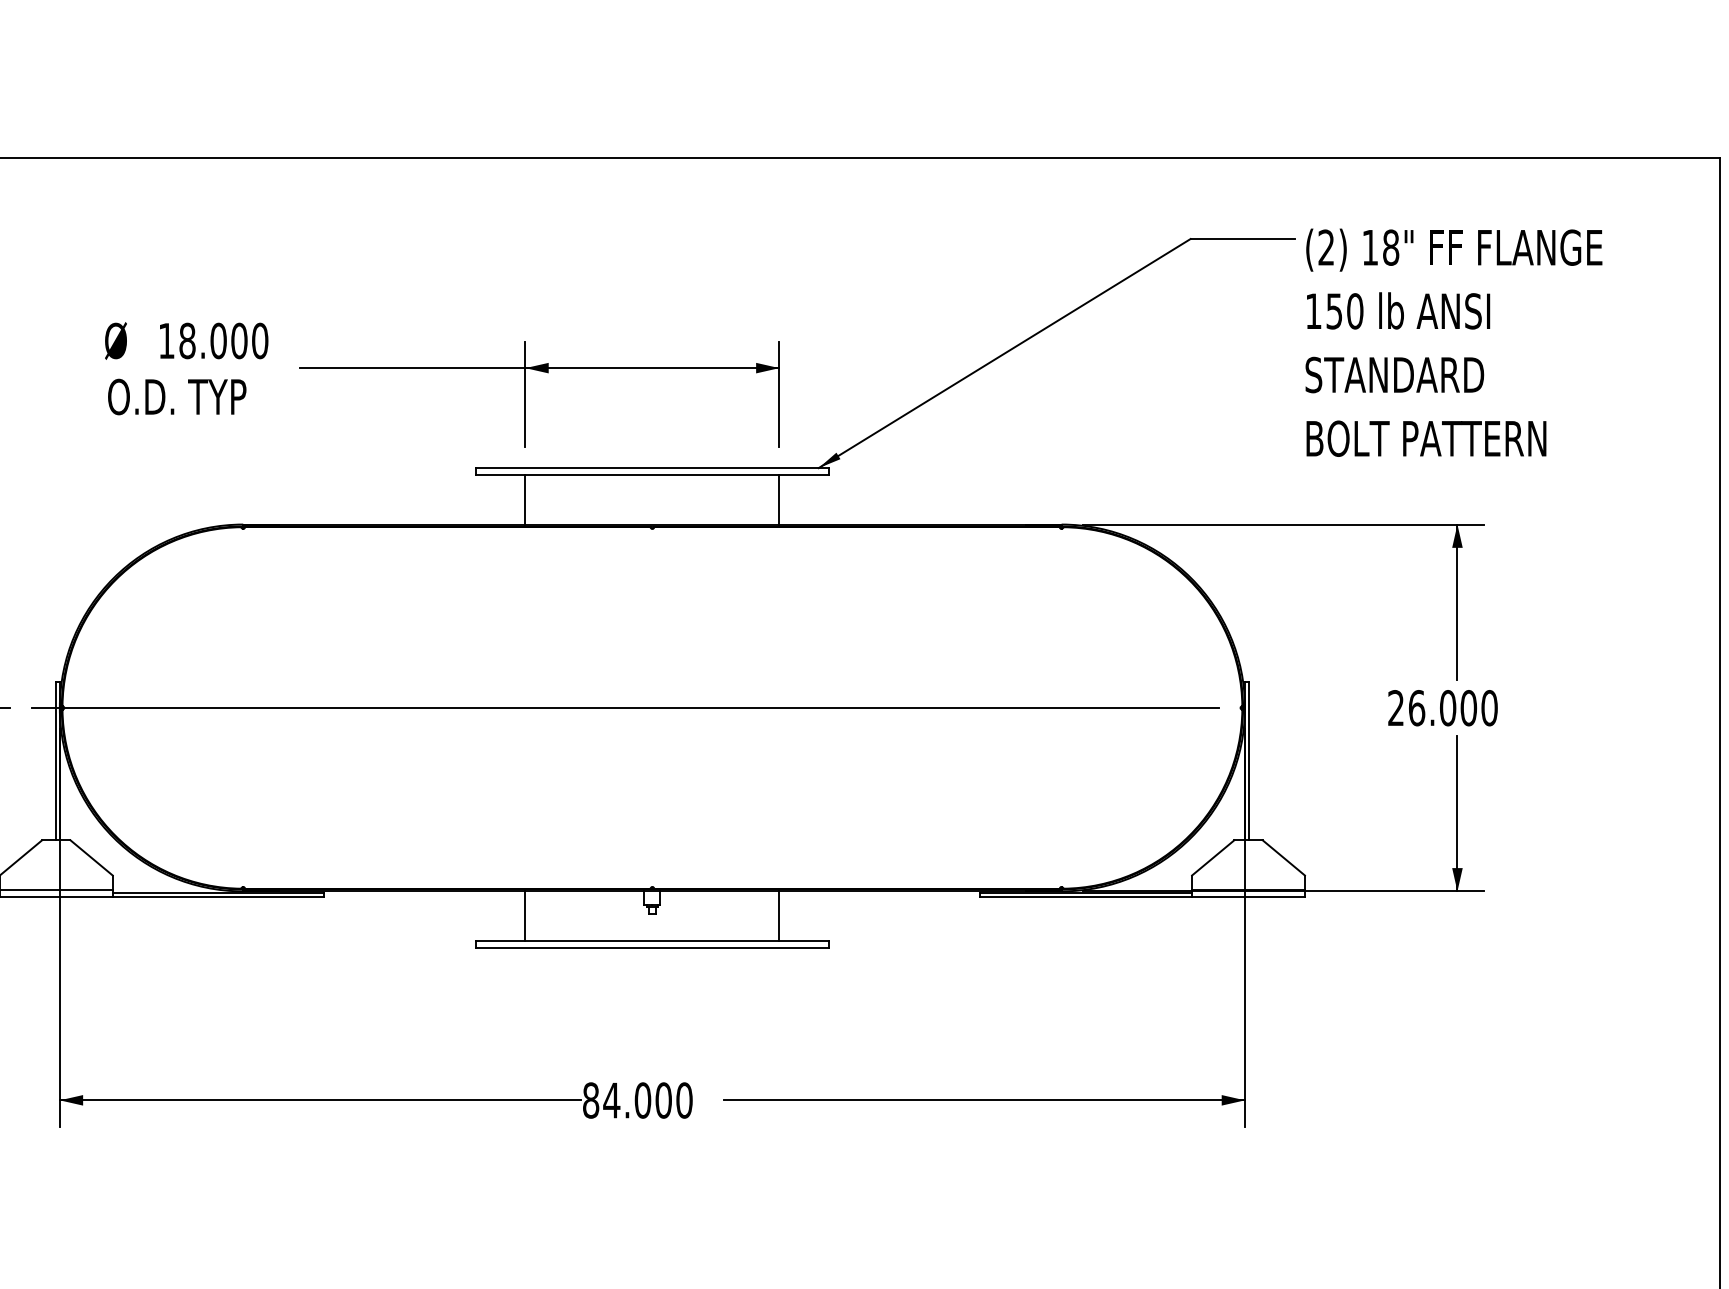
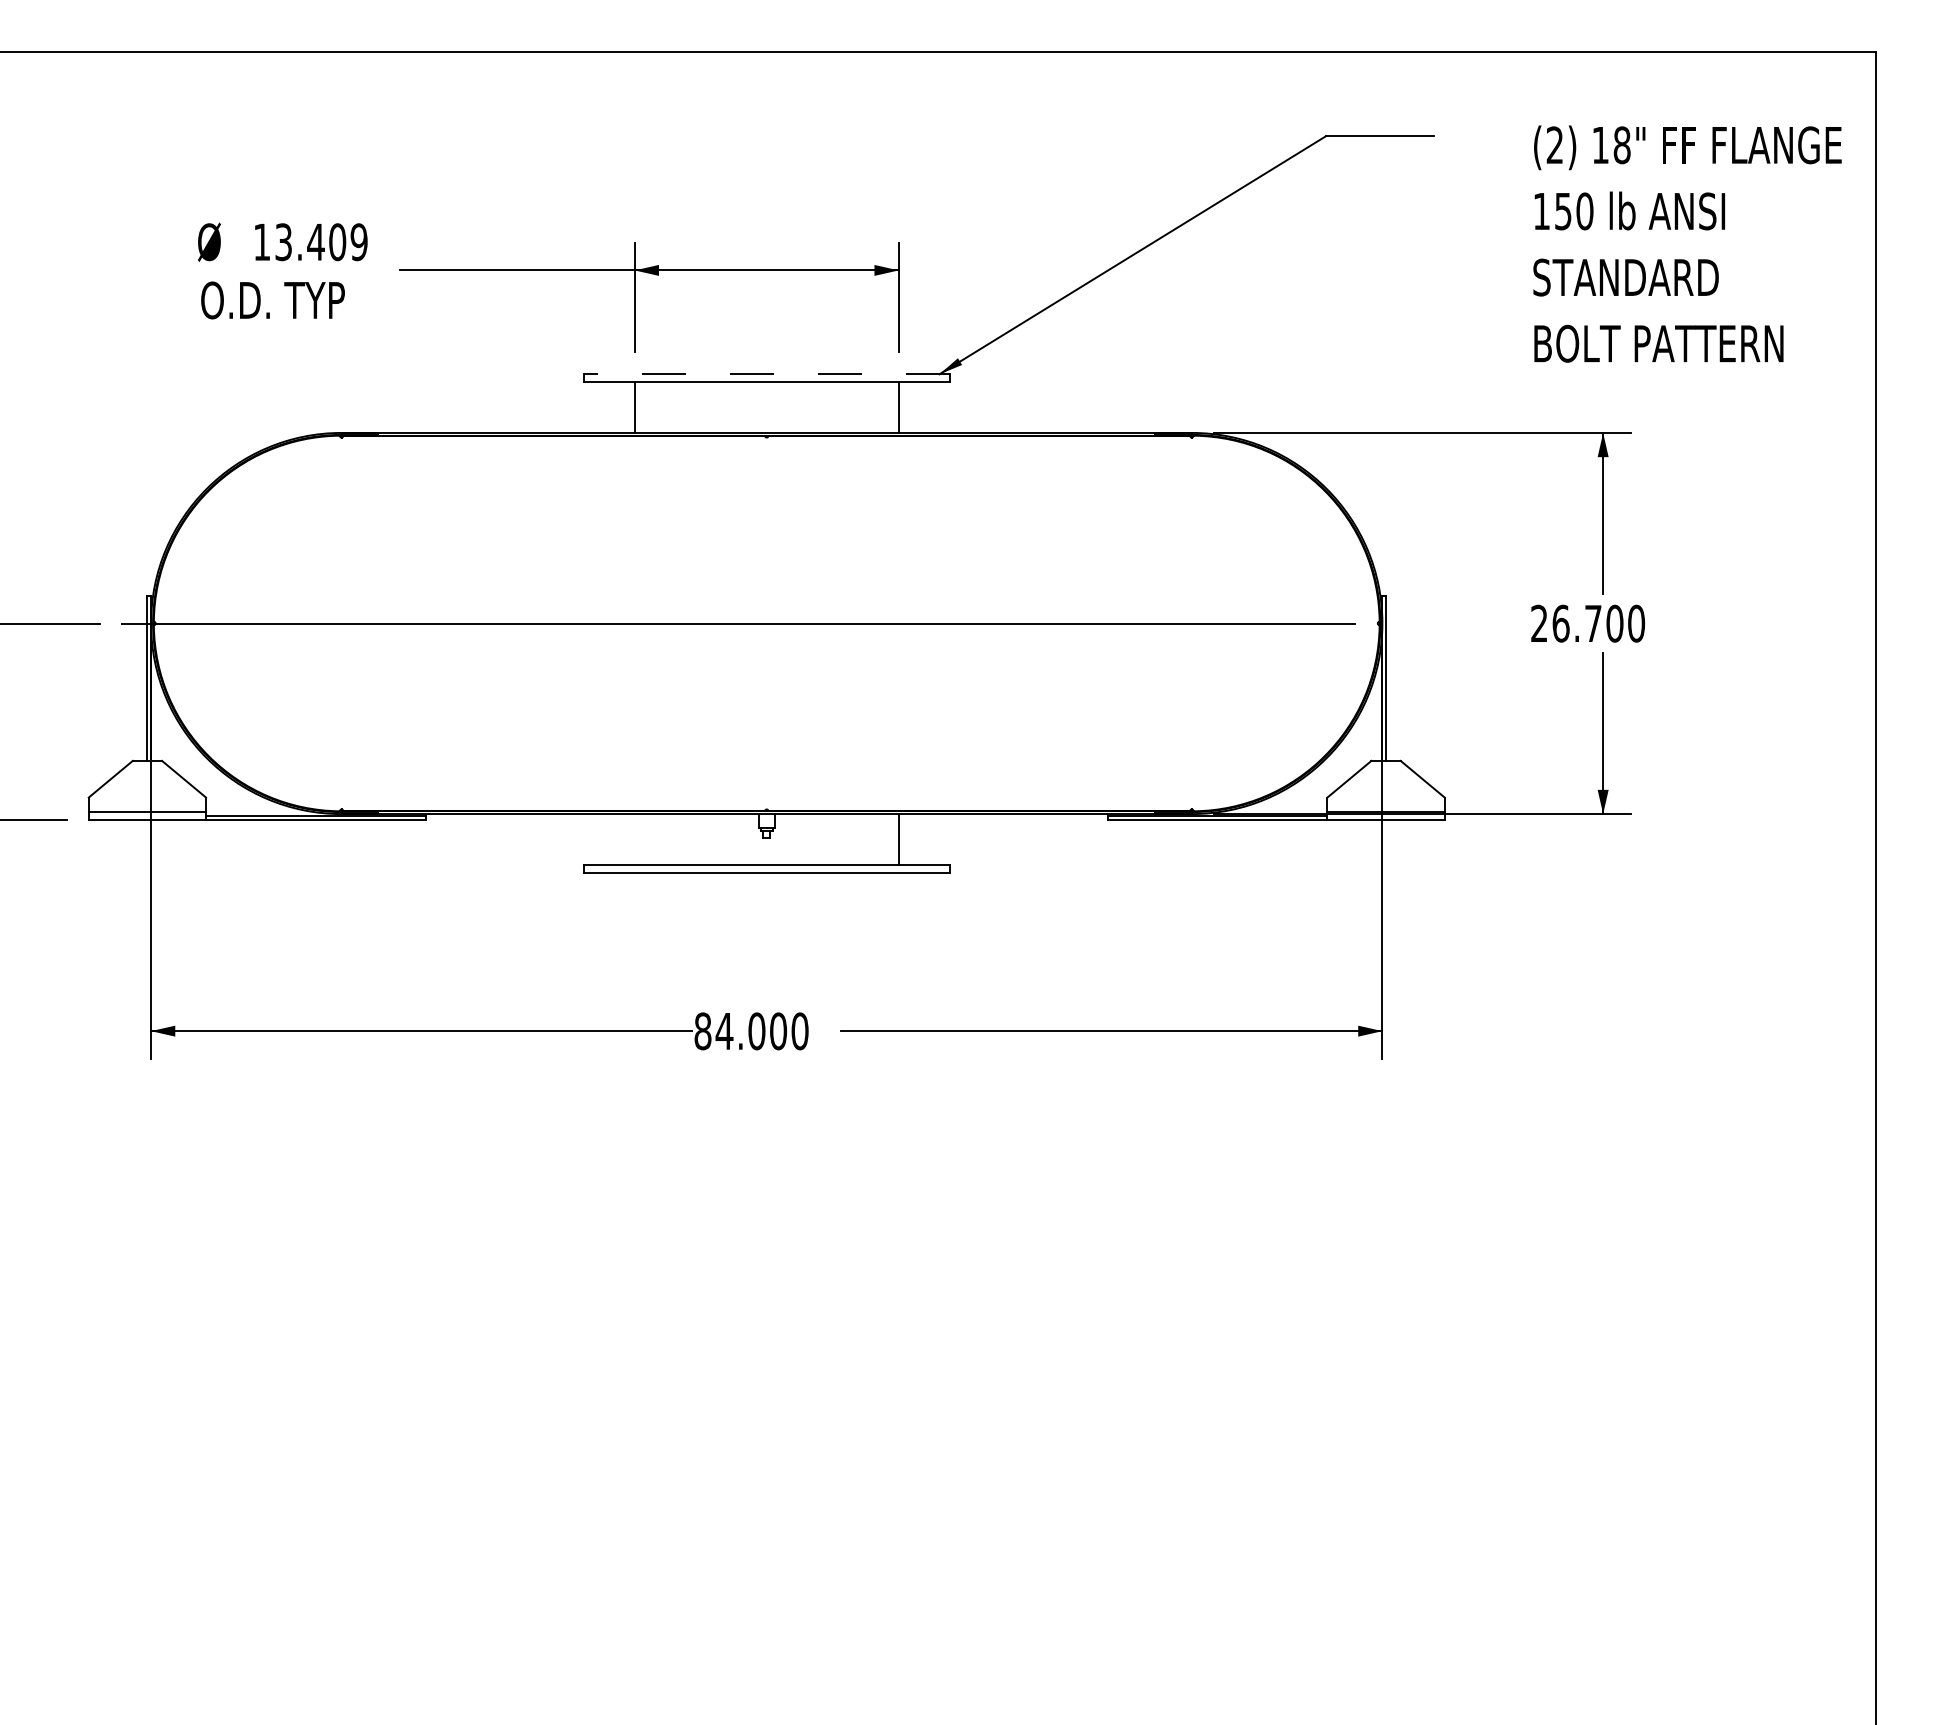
text: (223, 341) -> (321, 242), 18.000 -> 13.409
text: (1453, 342) -> (1687, 243), moved
line: (652, 468) -> (766, 374), solid -> dashed
text: (1448, 707) -> (1593, 623), 26.000 -> 26.700
line: (525, 915) -> (634, 839), removed

